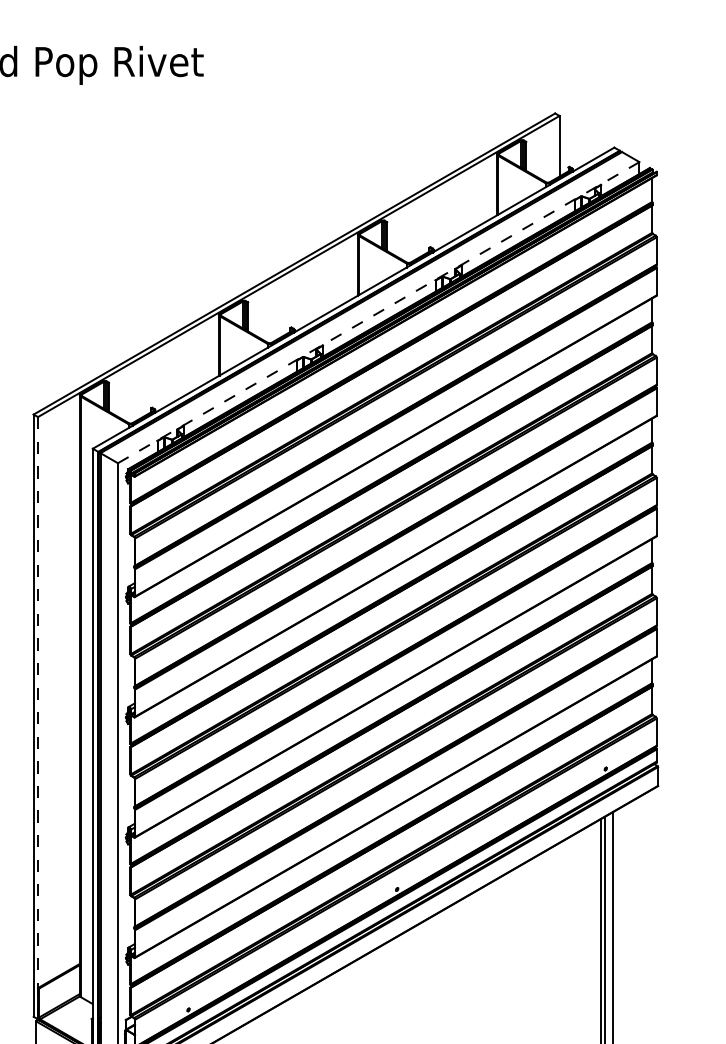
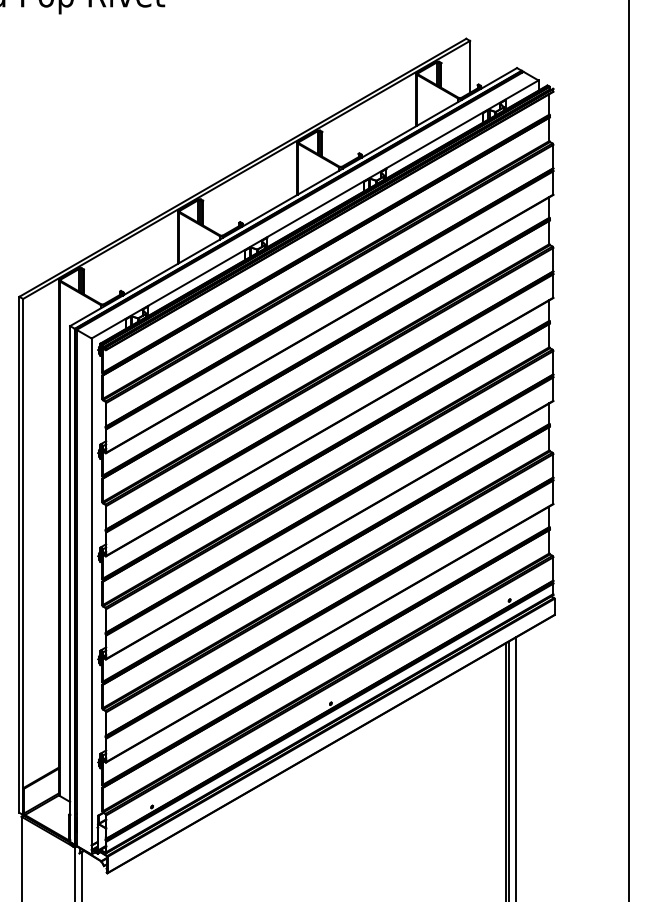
line: (379, 312) -> (315, 209), dashed -> solid
line: (38, 718) -> (23, 557), dashed -> solid

